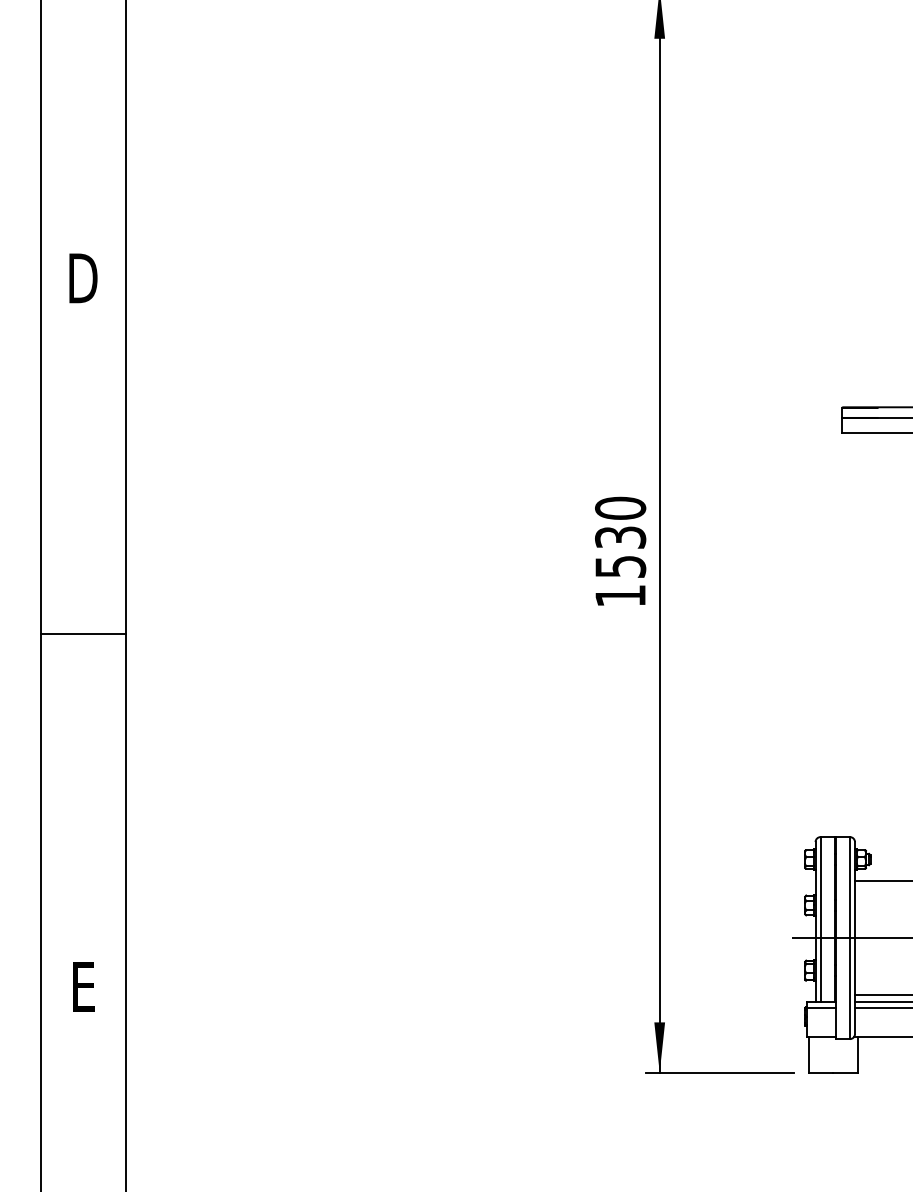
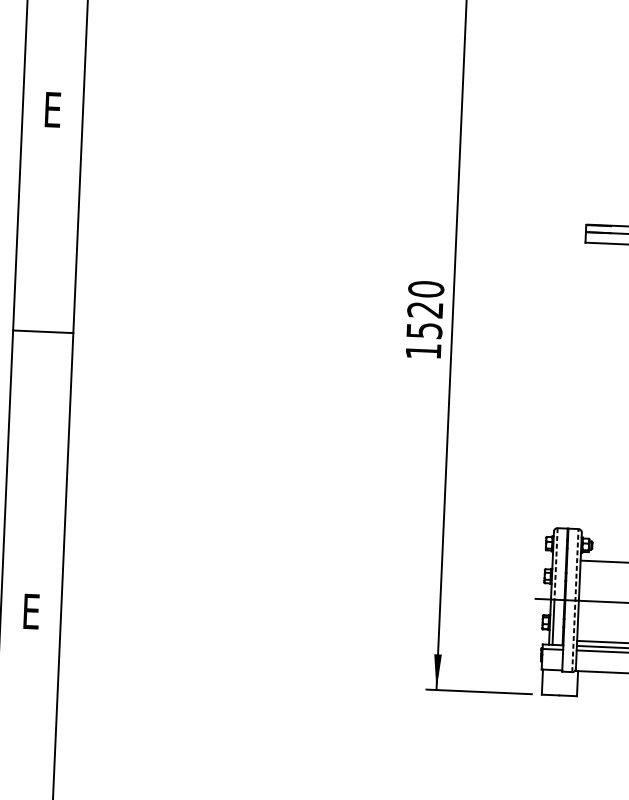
text: (83, 278) -> (53, 109), D -> E
text: (620, 537) -> (425, 309), 1530 -> 1520
line: (82, 633) -> (42, 331), moved
line: (820, 887) -> (556, 563), solid -> dashed
line: (850, 938) -> (575, 600), solid -> dashed

